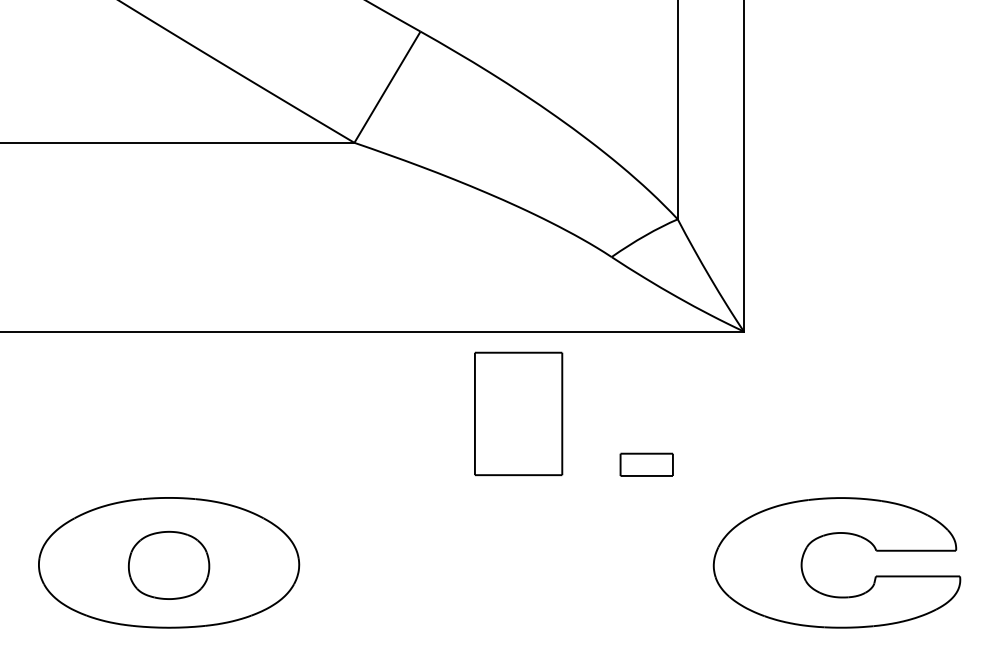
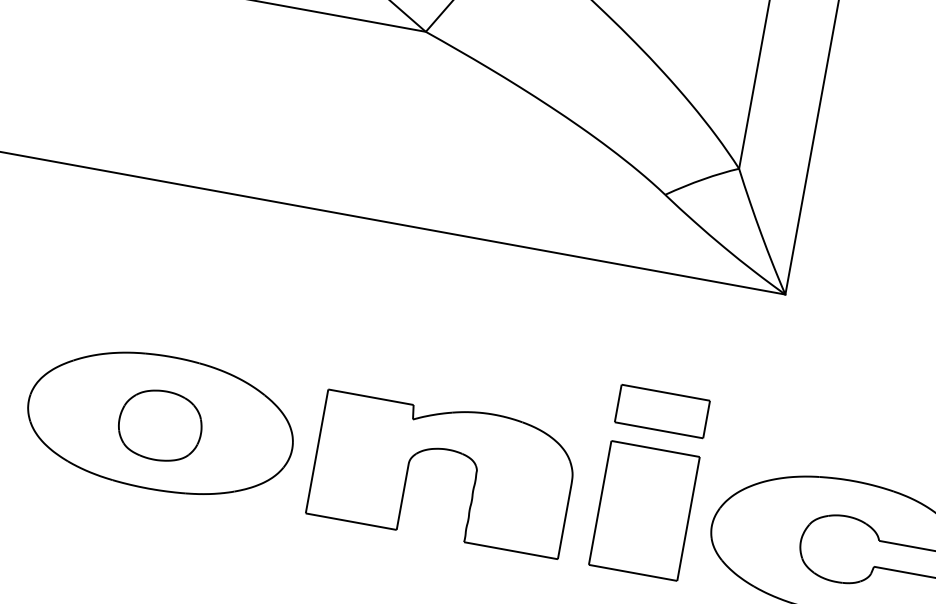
part: (518, 413) -> (644, 510), moved
part: (646, 464) -> (662, 411), size x1.67
part: (447, 539) -> (447, 450), added

